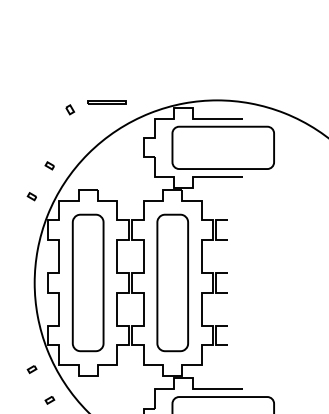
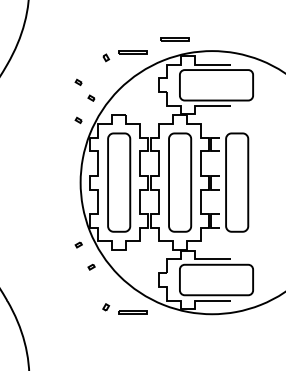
line: (164, 82) -> (174, 38), added
part: (31, 142) -> (78, 81), added
part: (252, 282) -> (237, 182), added

